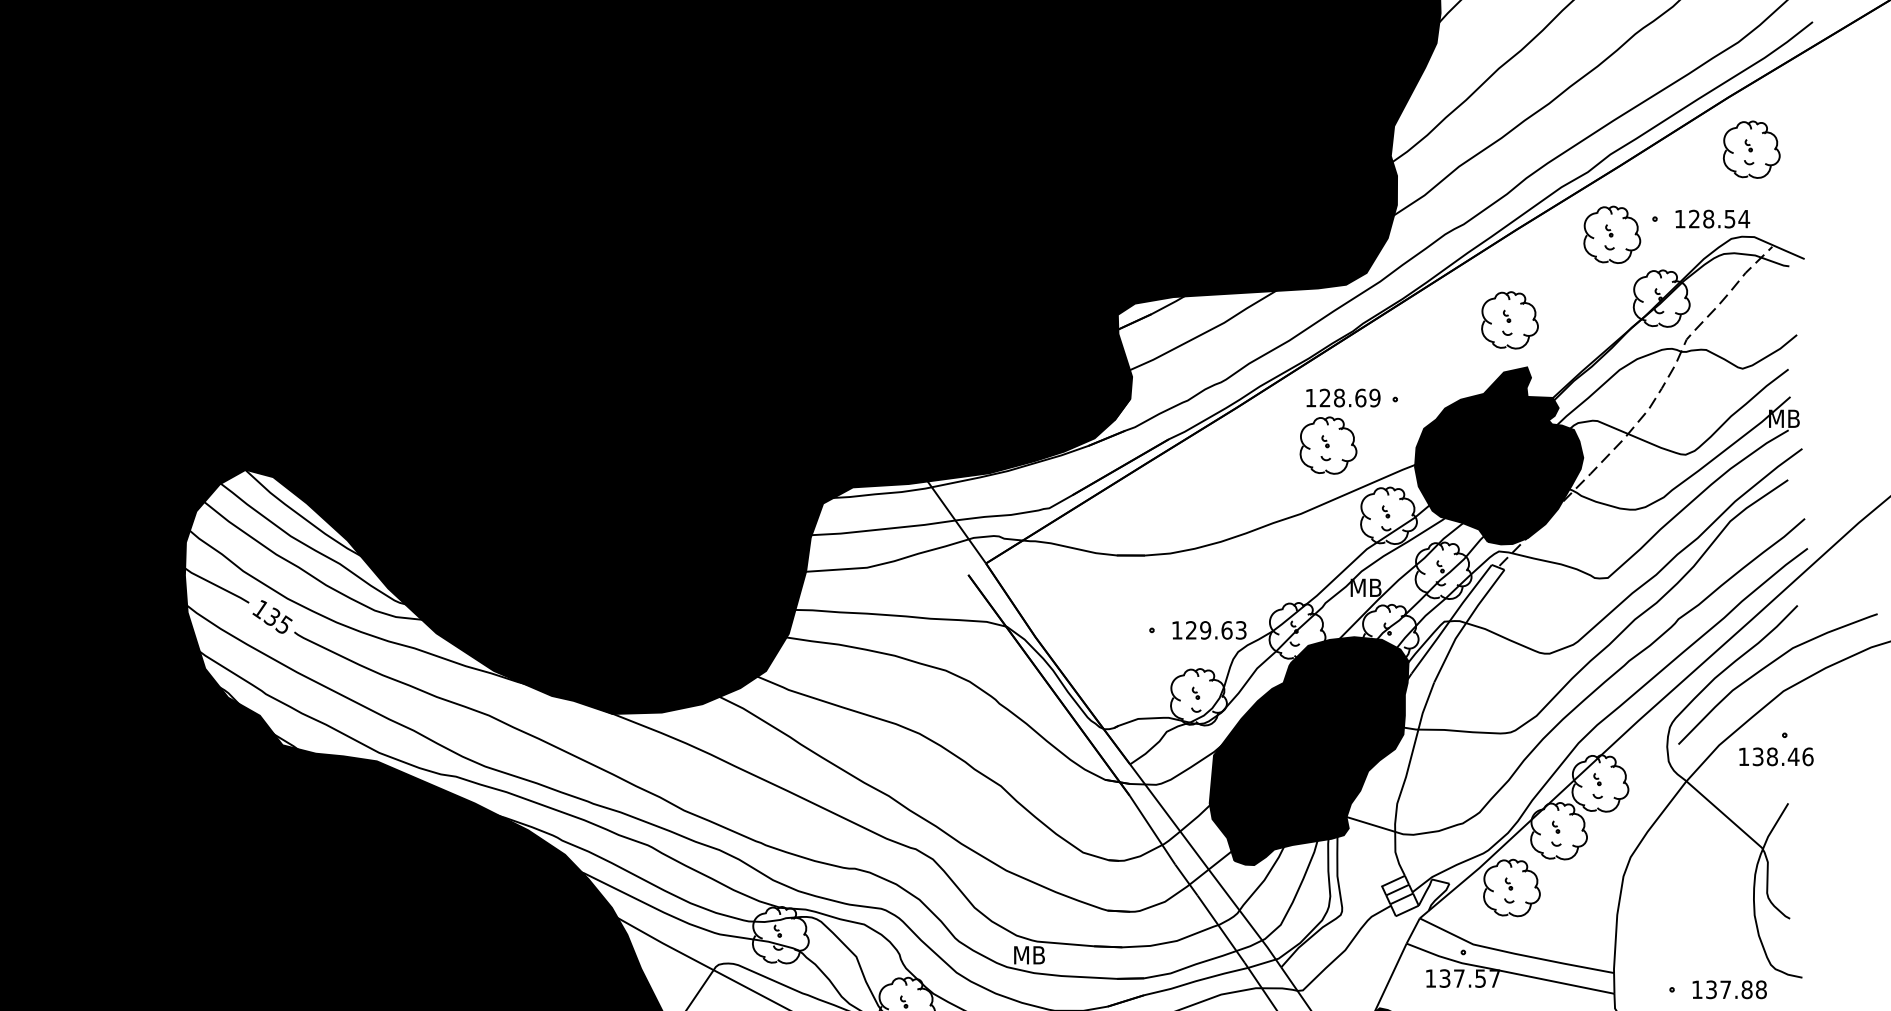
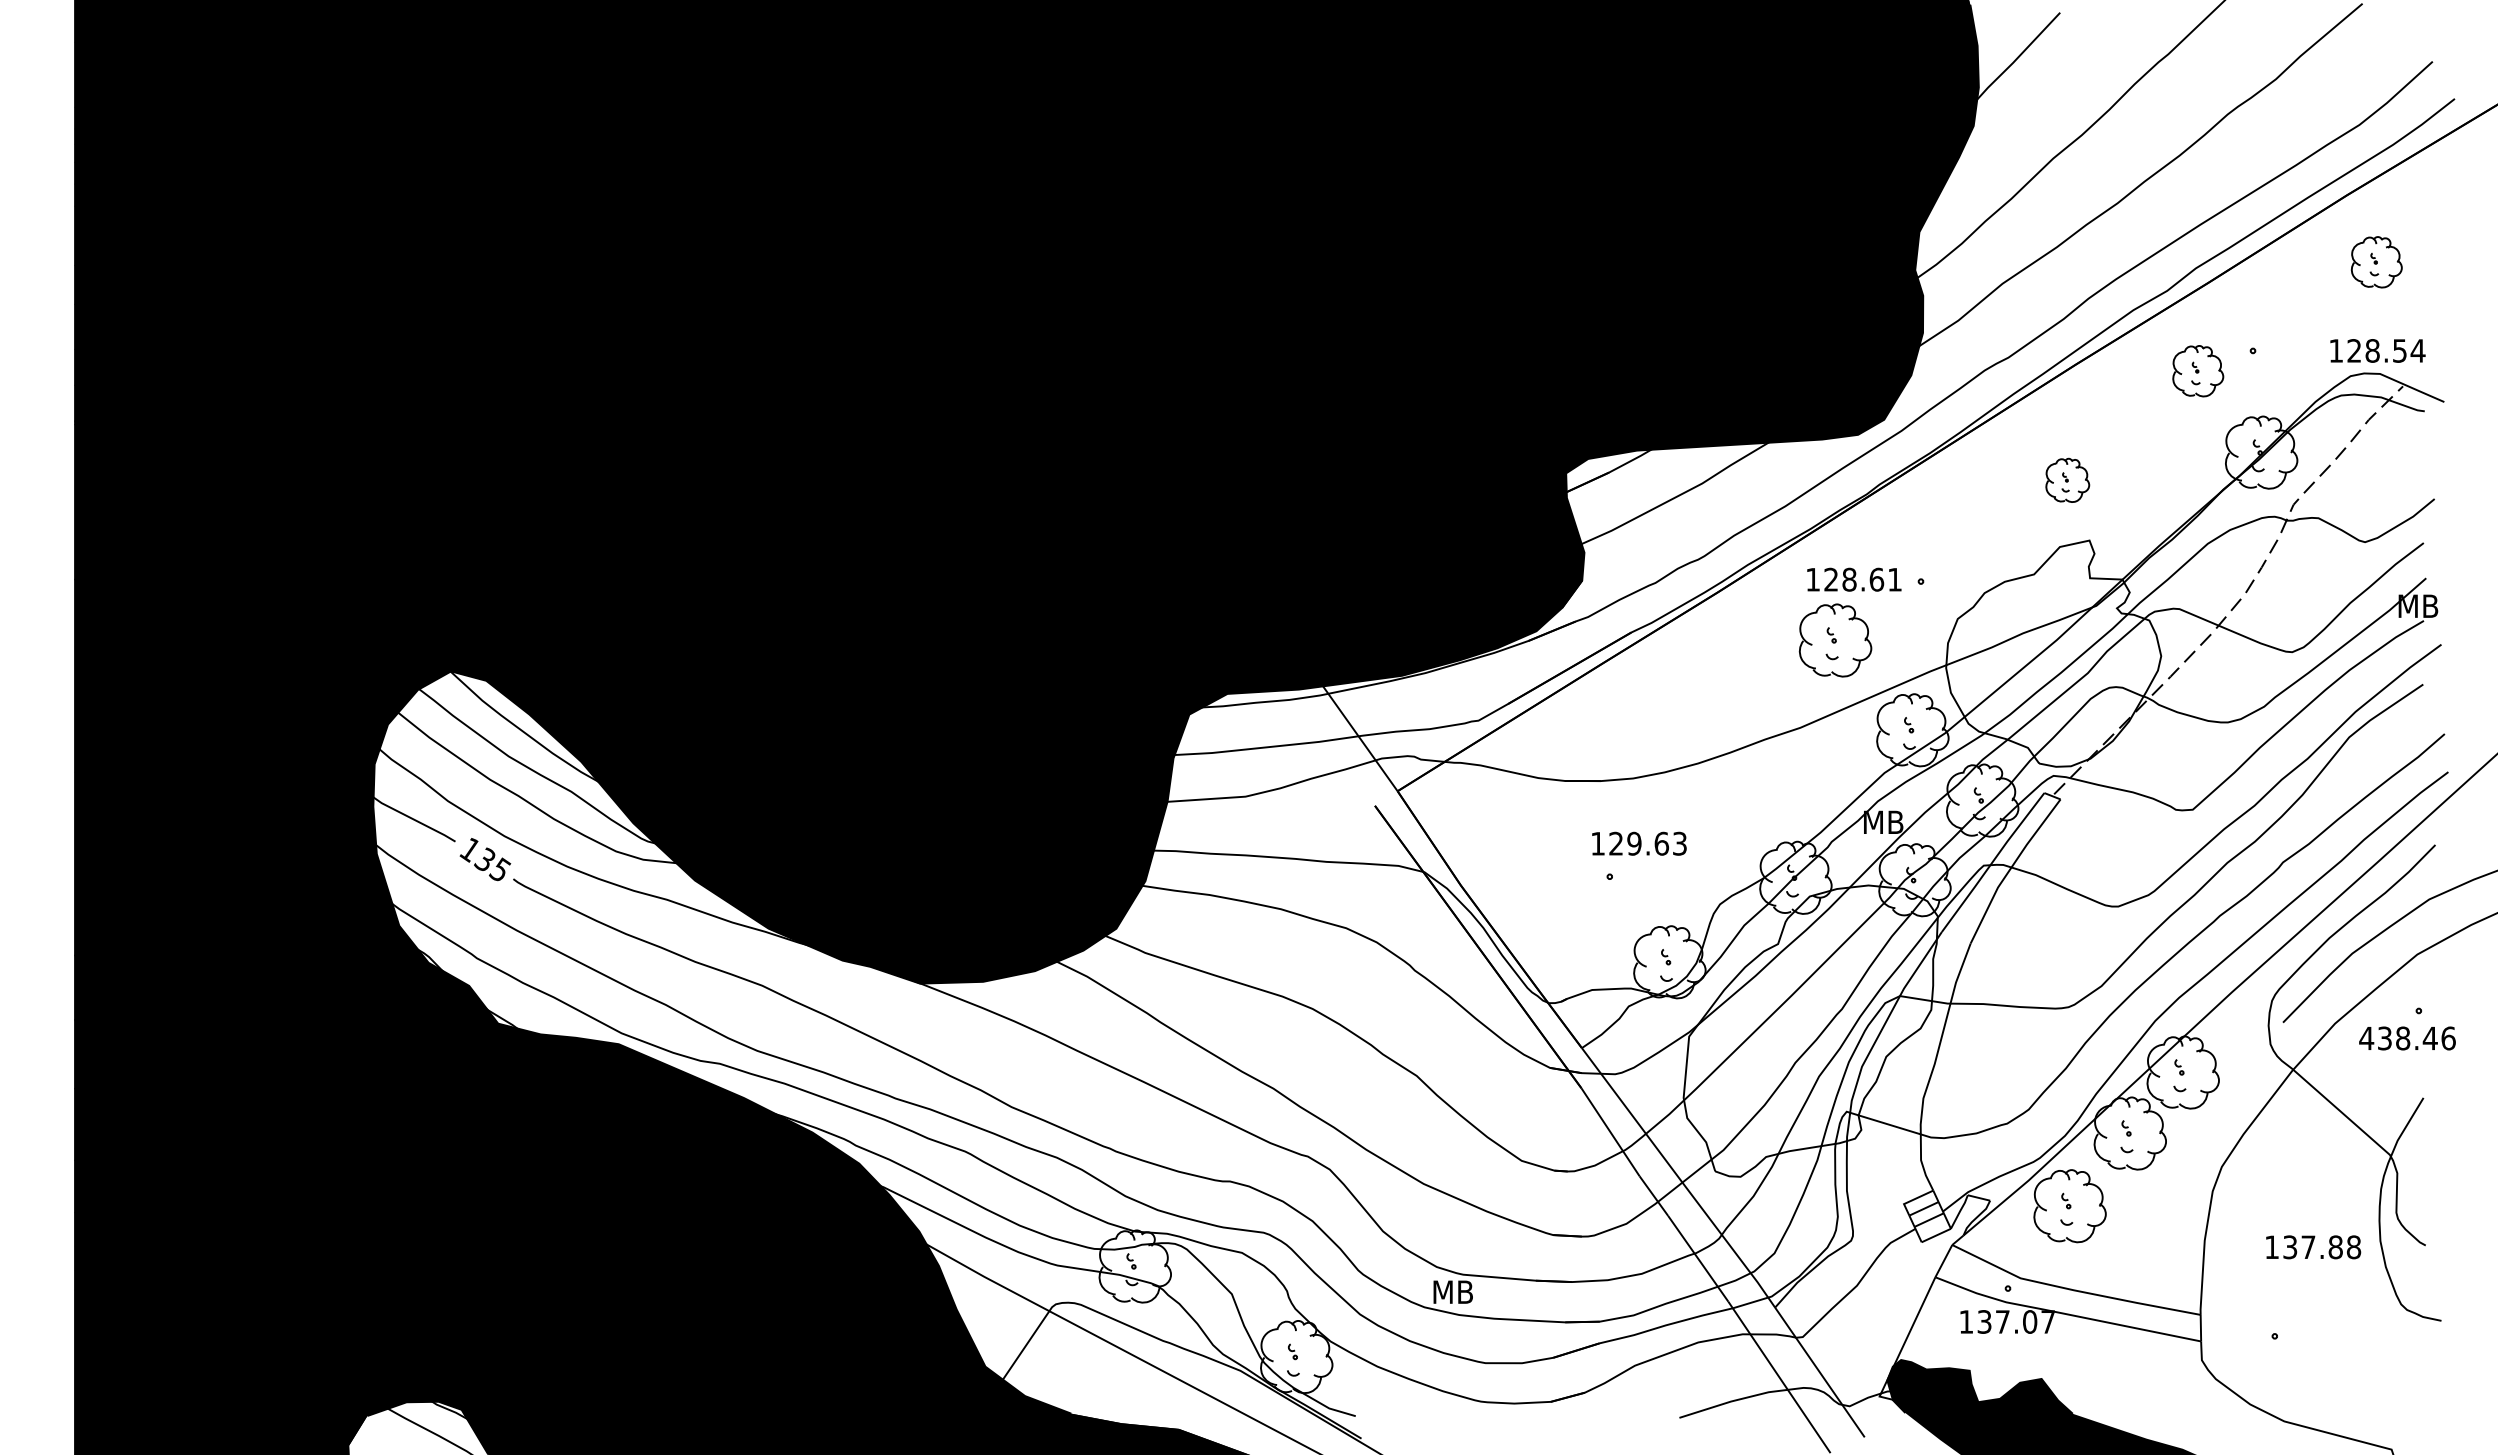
part: (1751, 149) -> (2376, 262), size x0.7
text: (1712, 218) -> (2377, 350), moved
part: (1611, 235) -> (2197, 371), size x0.7
part: (1509, 320) -> (2067, 480), size x0.6
text: (1374, 397) -> (1894, 579), 128.69 -> 128.61
fill: (1498, 455) -> (2053, 653), removed
text: (1209, 630) -> (1639, 843), moved
fill: (1308, 750) -> (1810, 1030), removed
text: (1743, 756) -> (2366, 1038), 138.46 -> 438.46
text: (1480, 978) -> (2030, 1321), 137.57 -> 137.07
text: (1729, 989) -> (2313, 1247), moved

